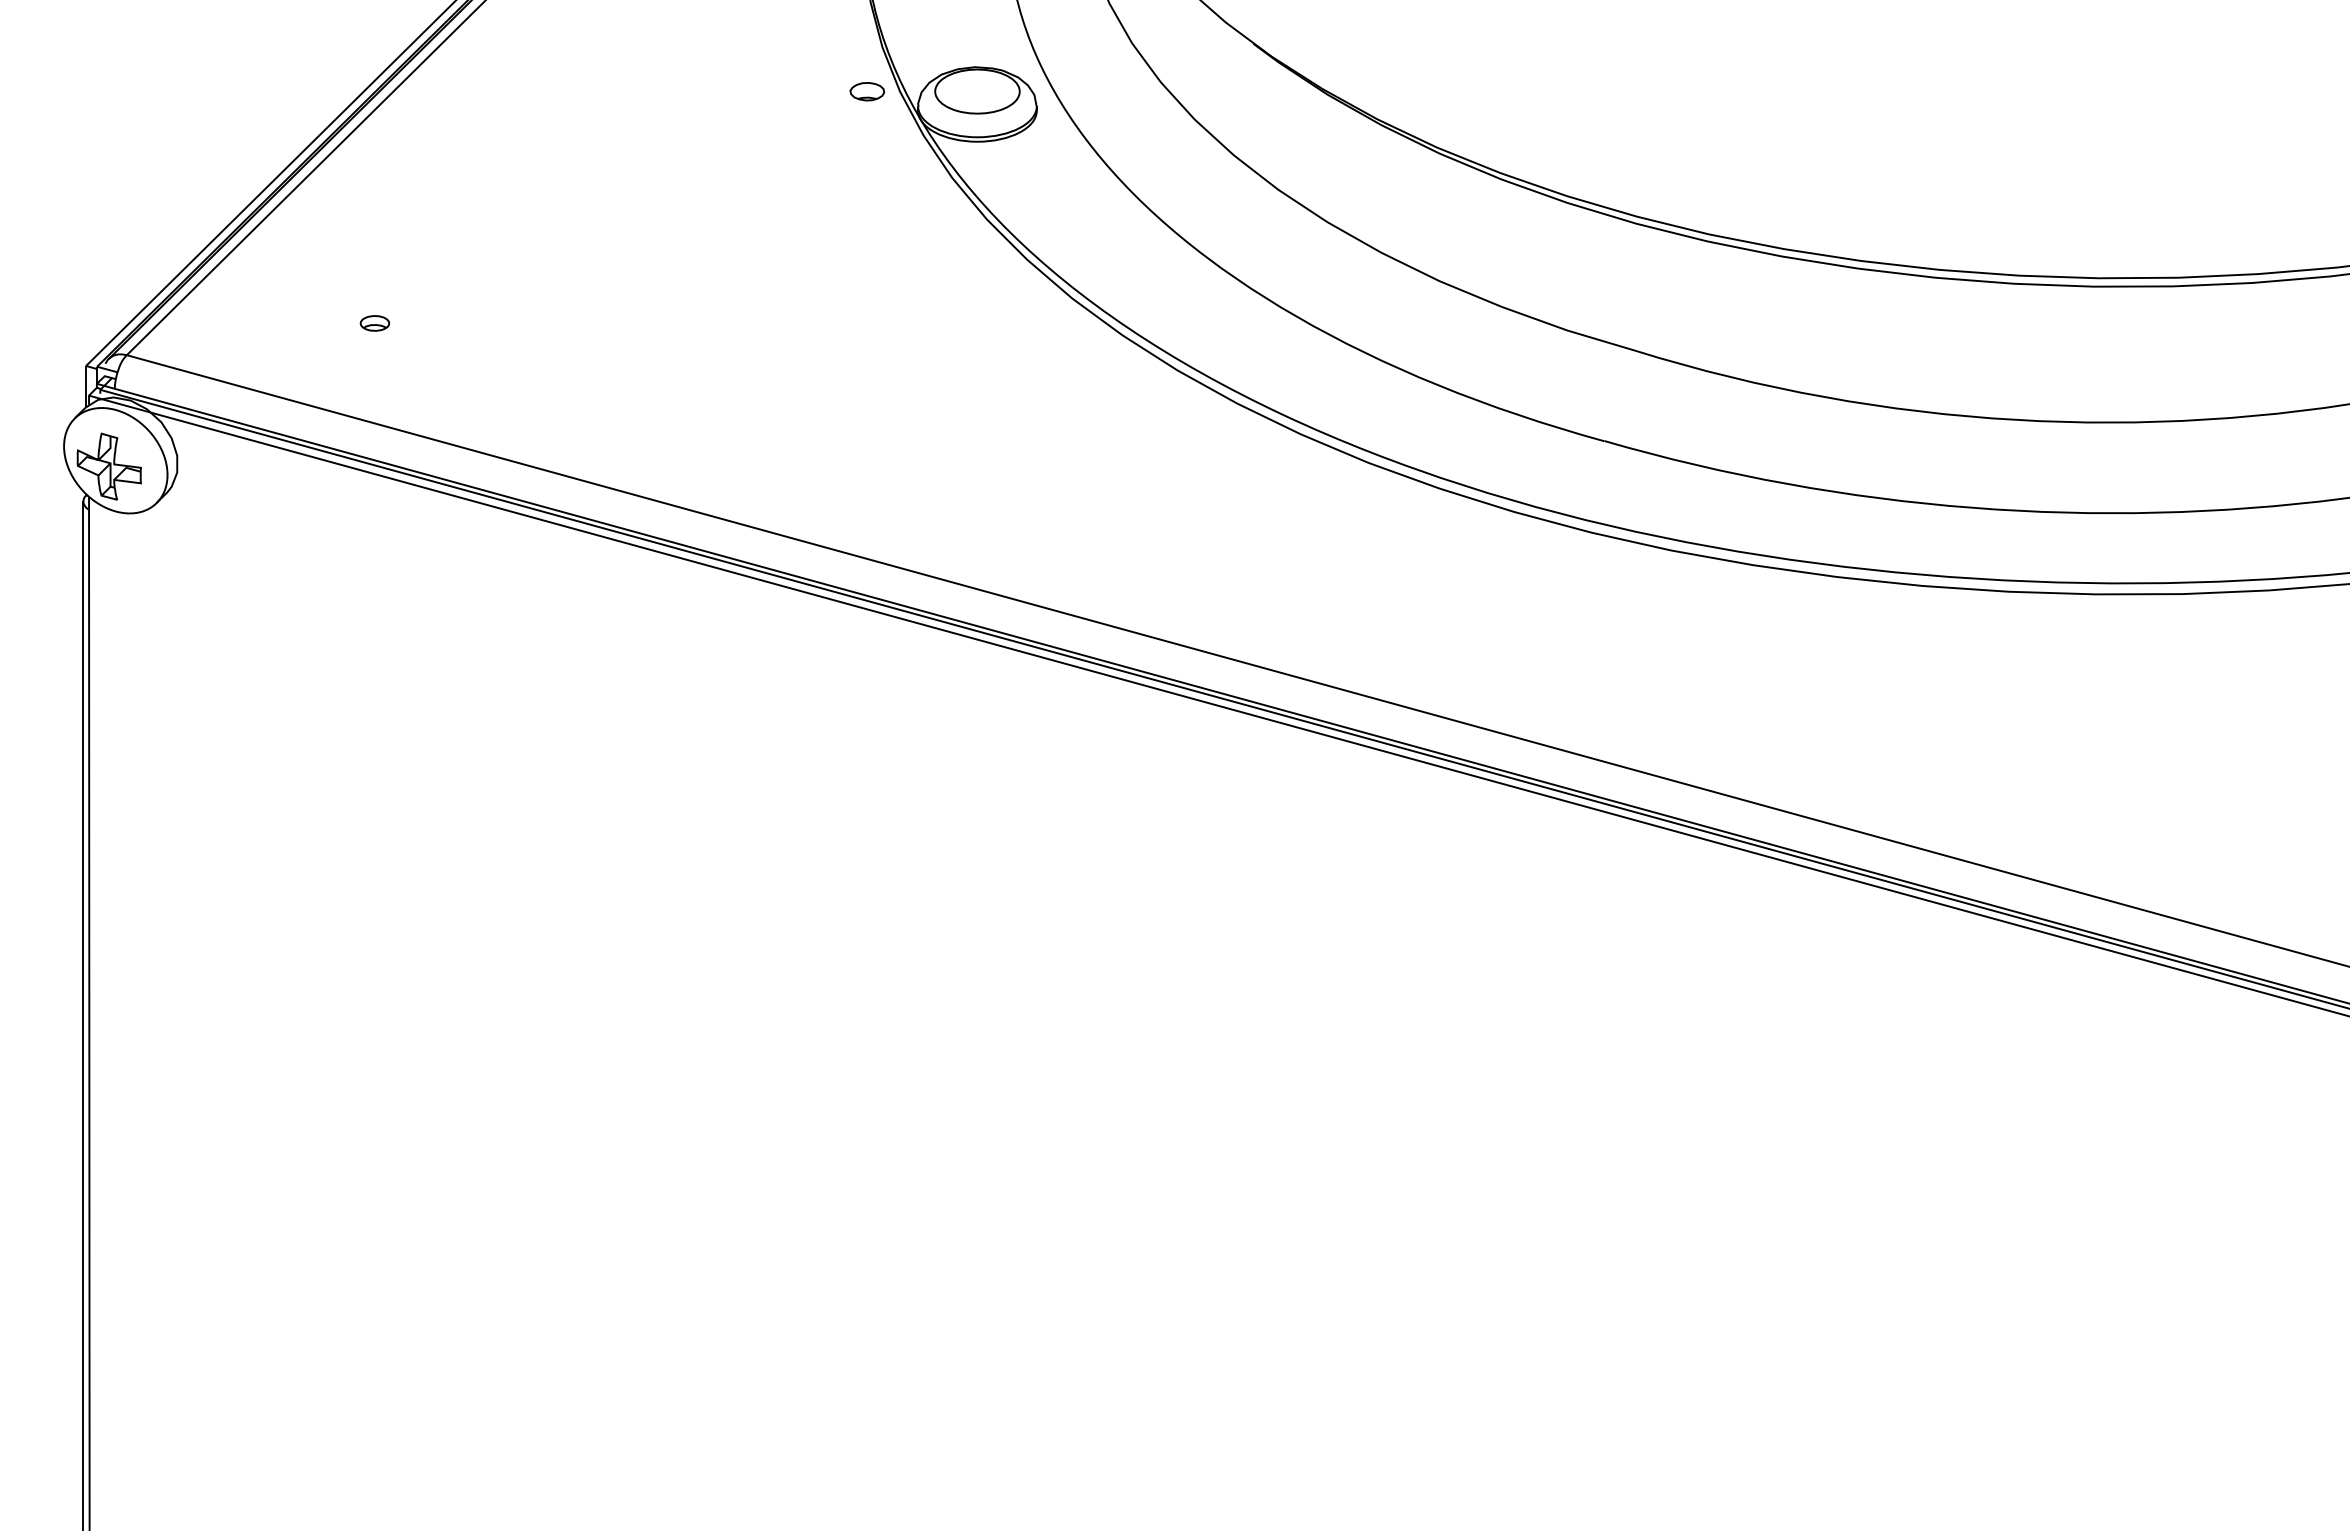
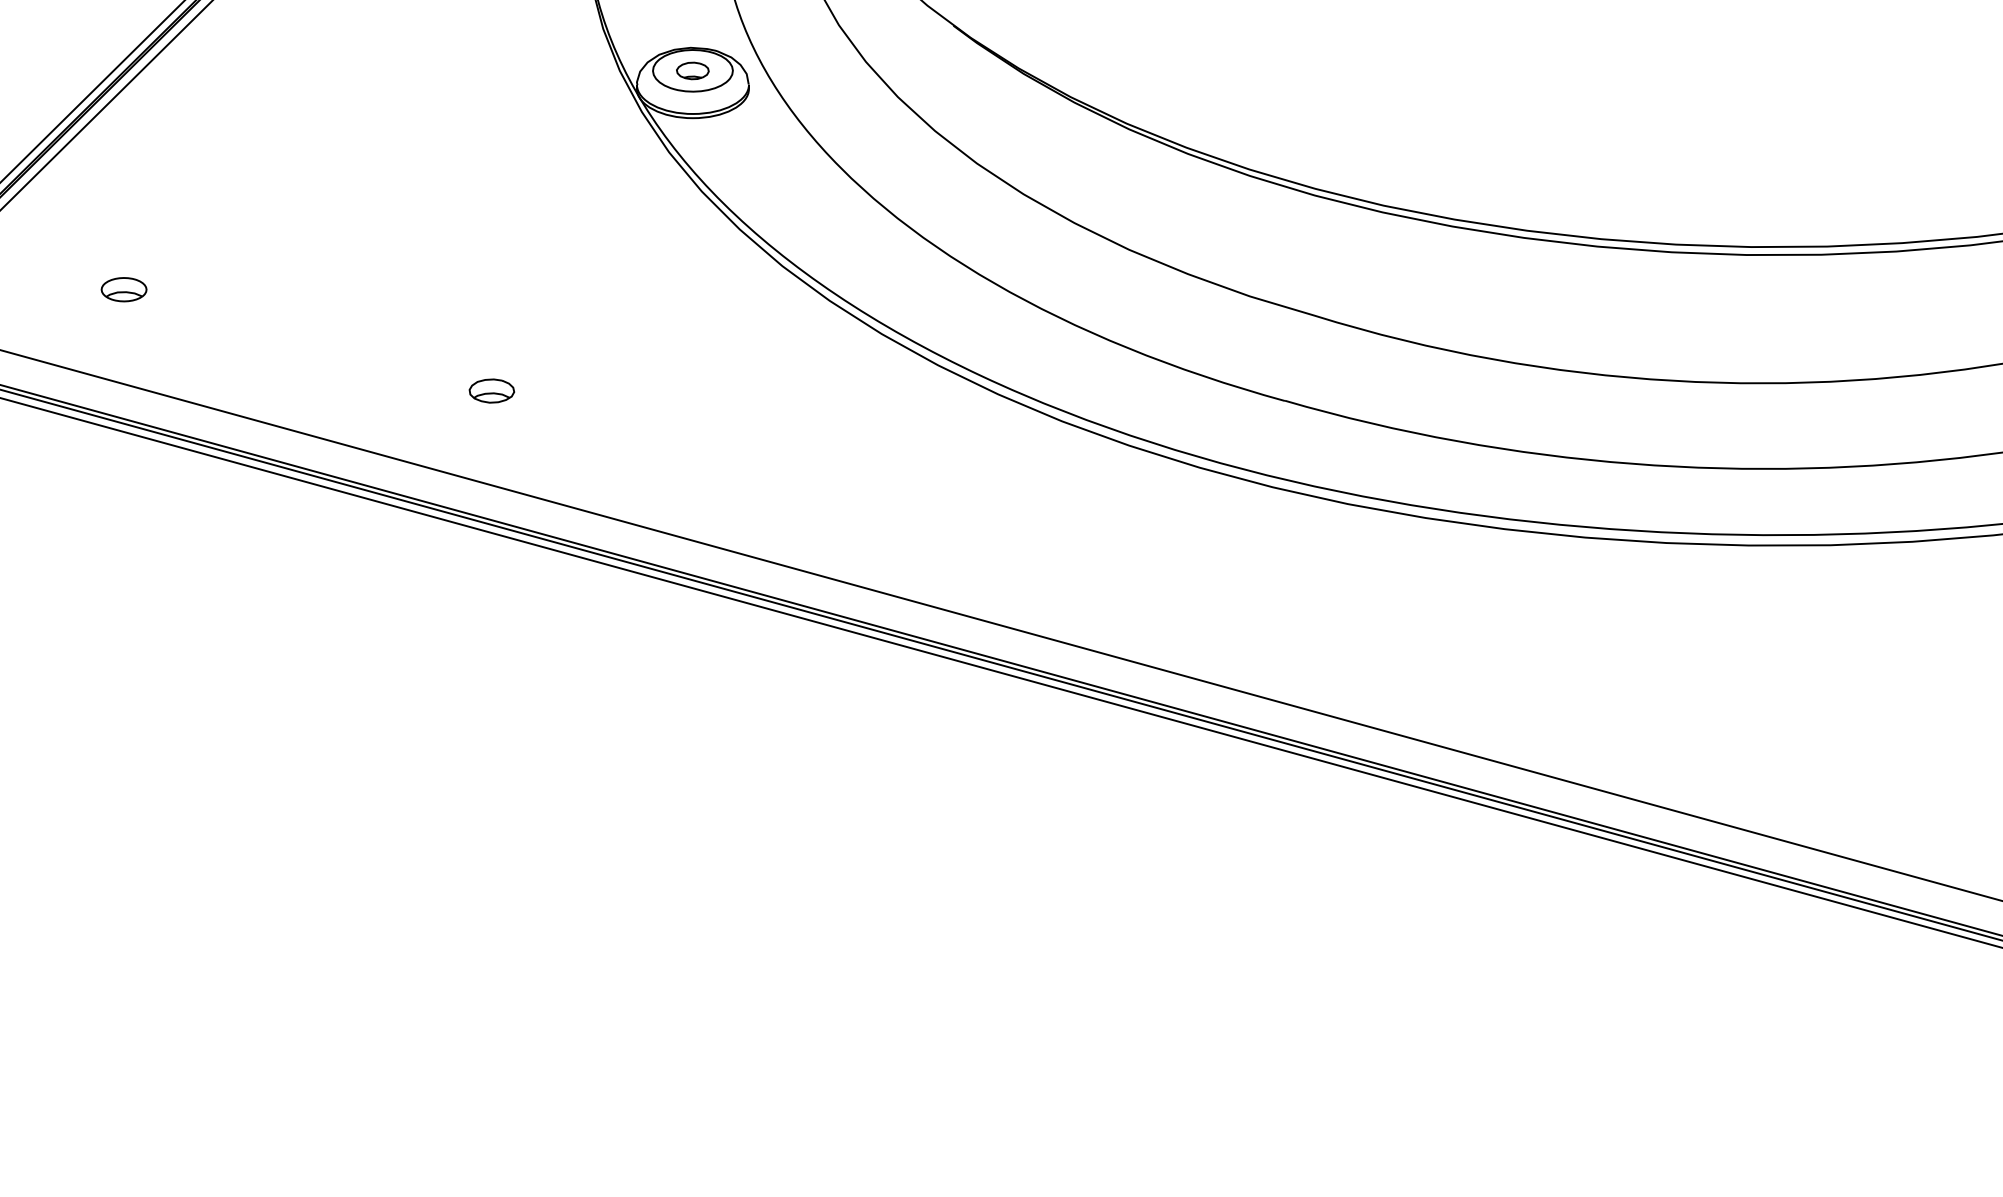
part: (867, 91) -> (692, 70), moved
part: (374, 323) -> (123, 289), size x1.67
part: (764, 430) -> (491, 390), added

